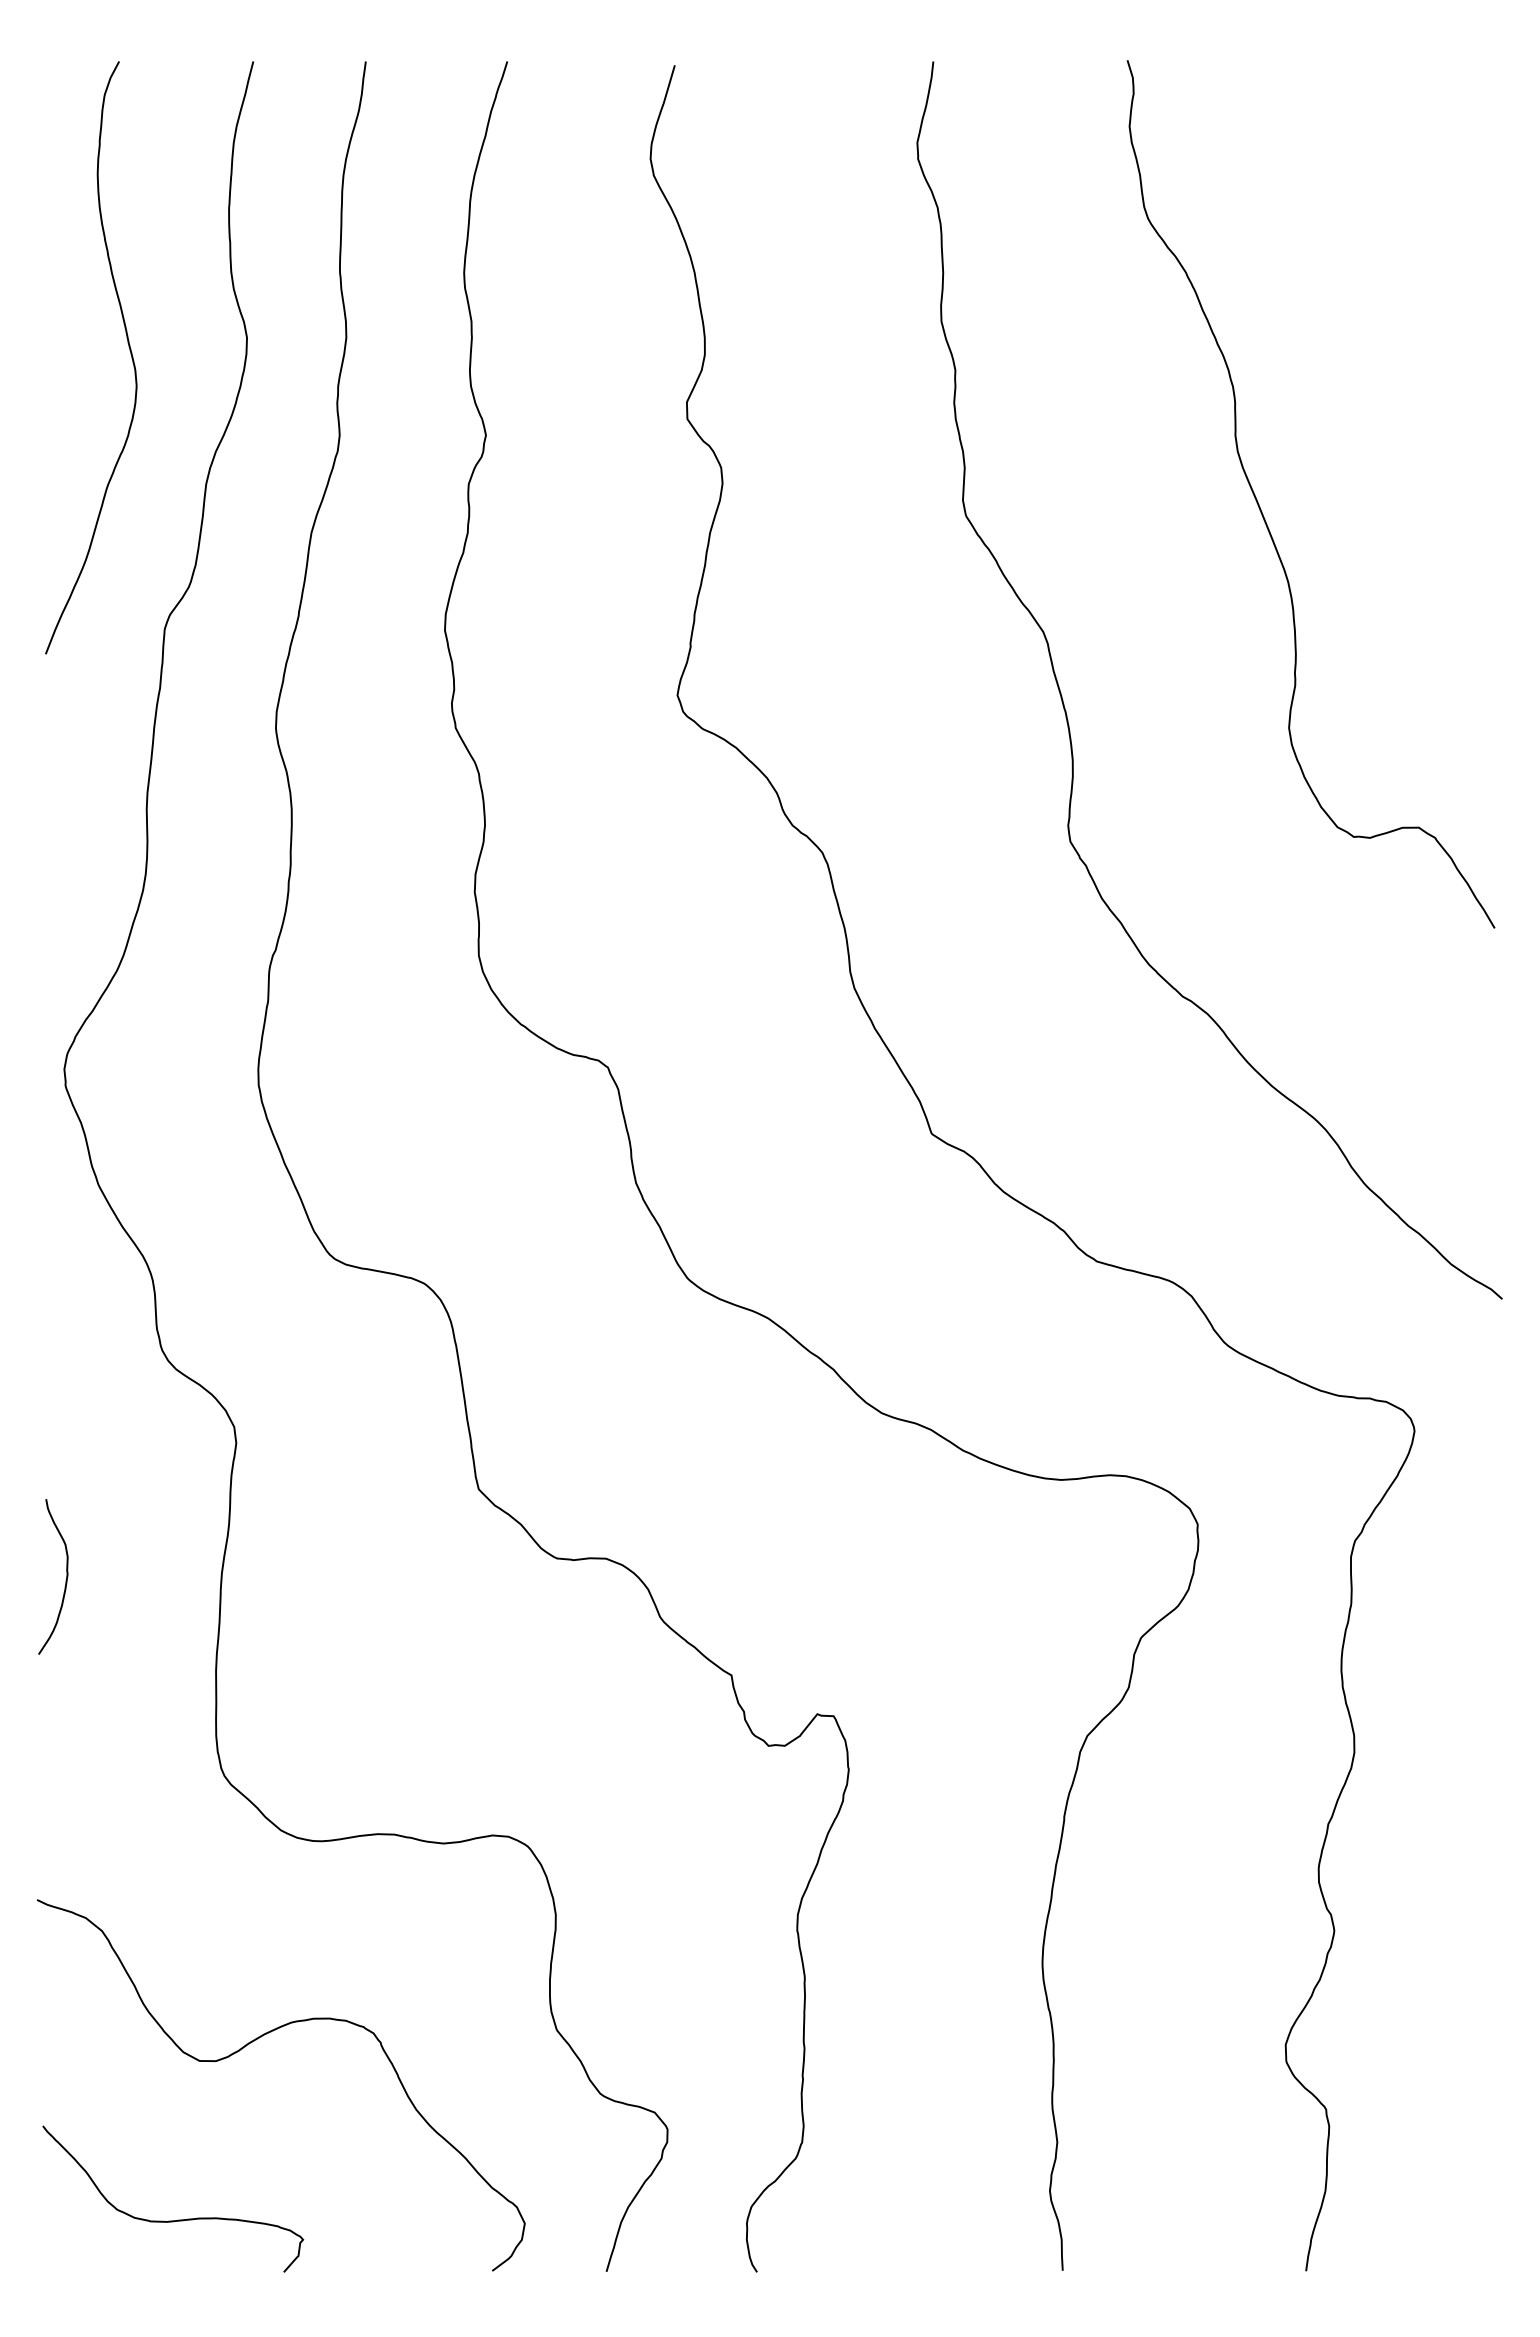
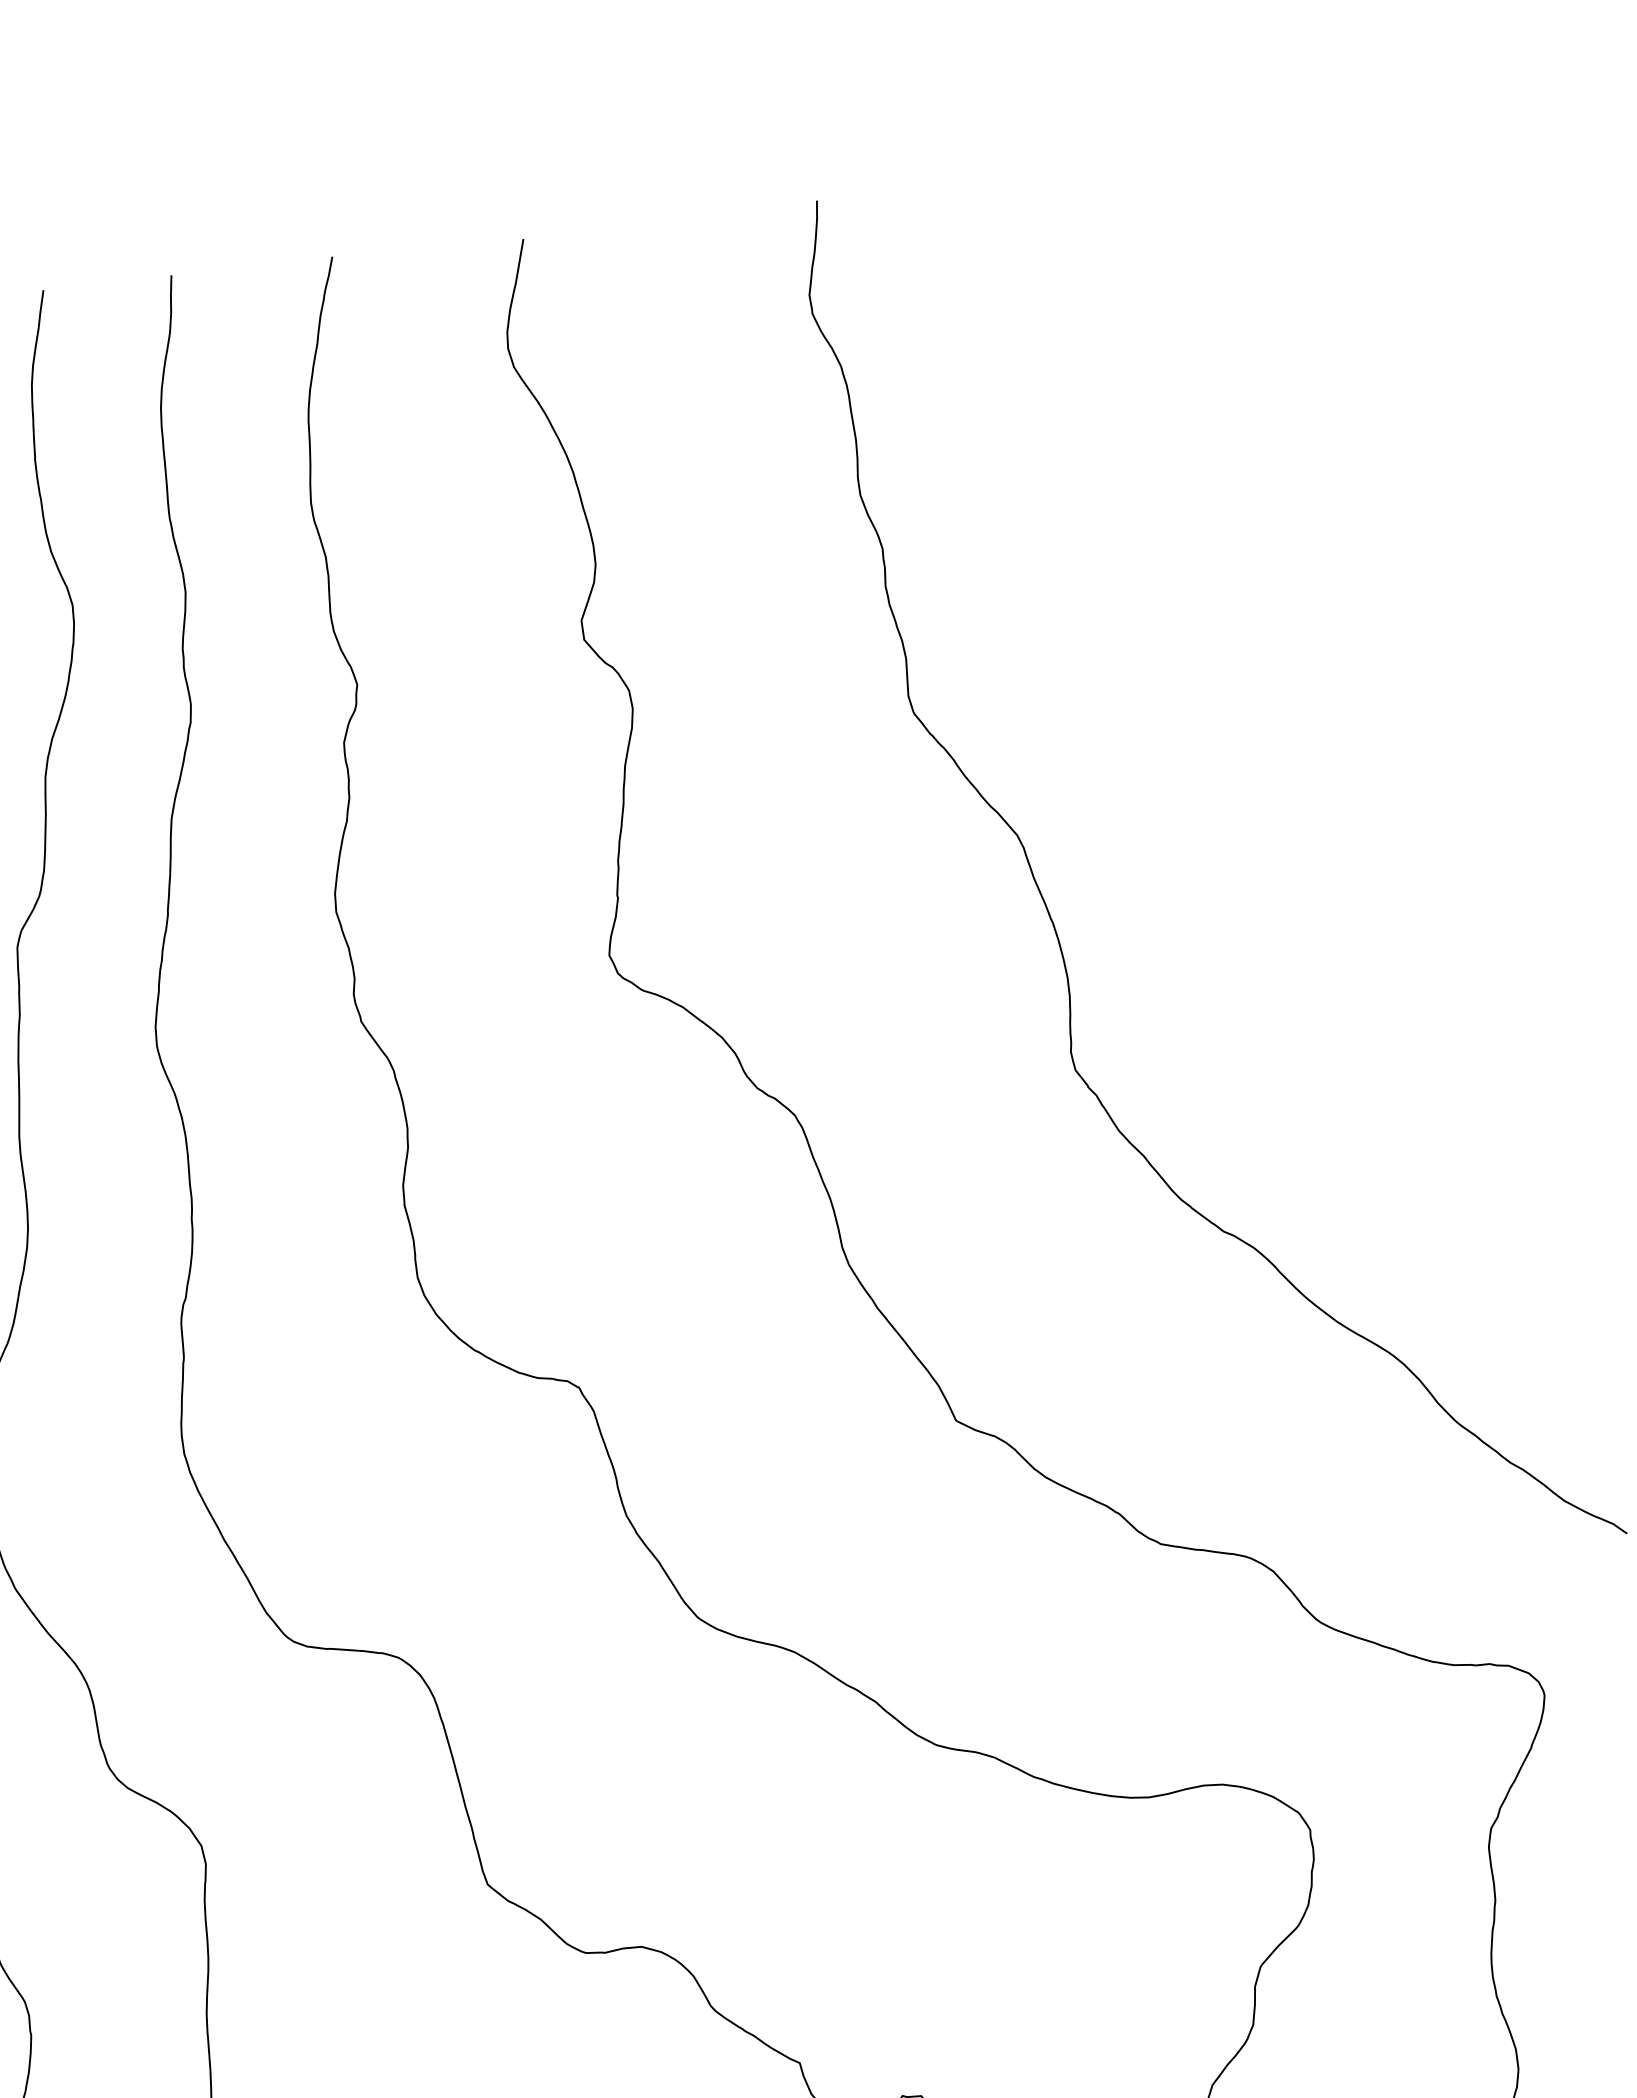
curve: (1262, 511) -> (1250, 669), removed

